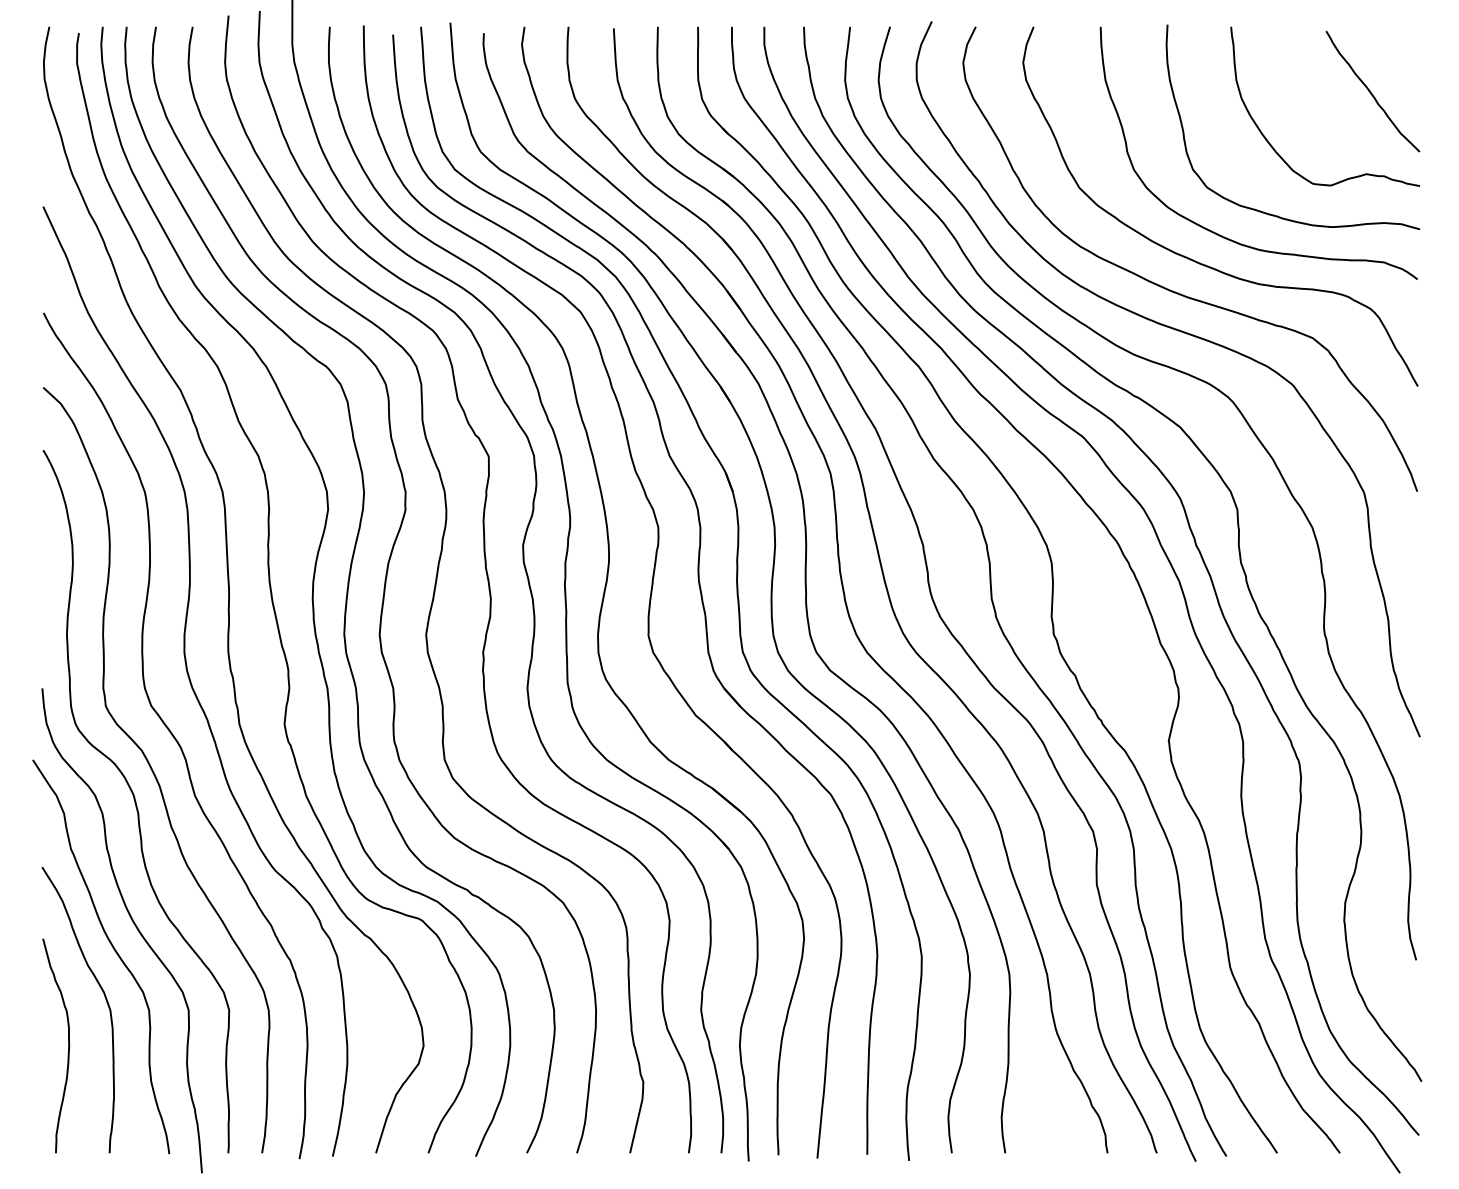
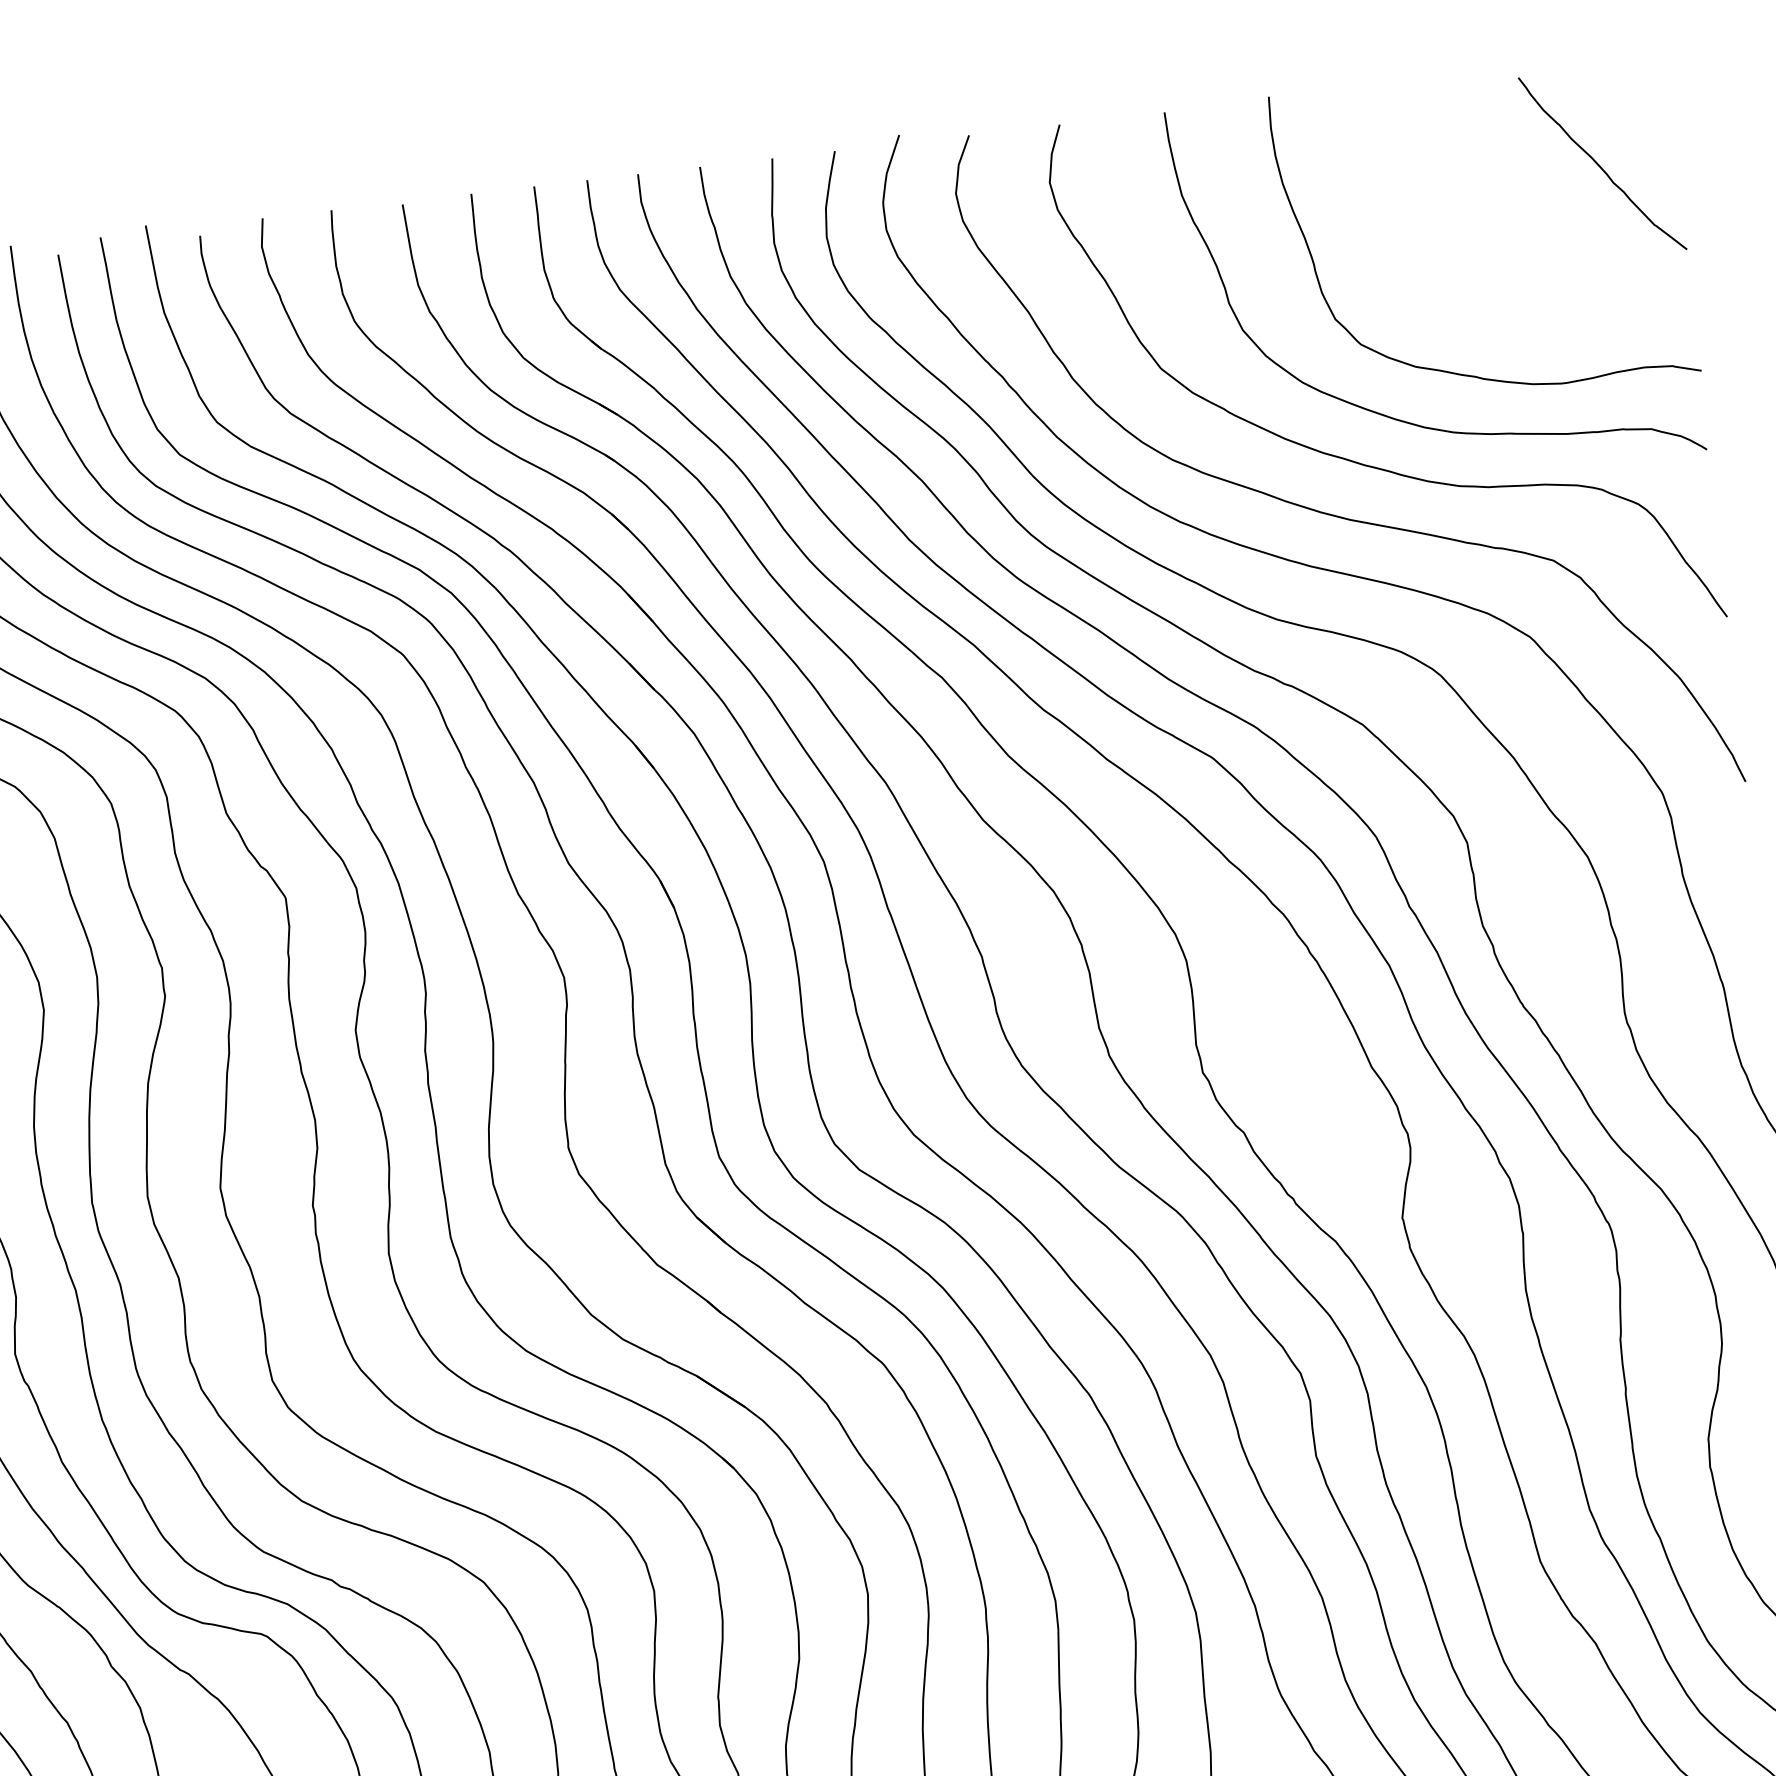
curve: (1272, 145) -> (1455, 266), removed

